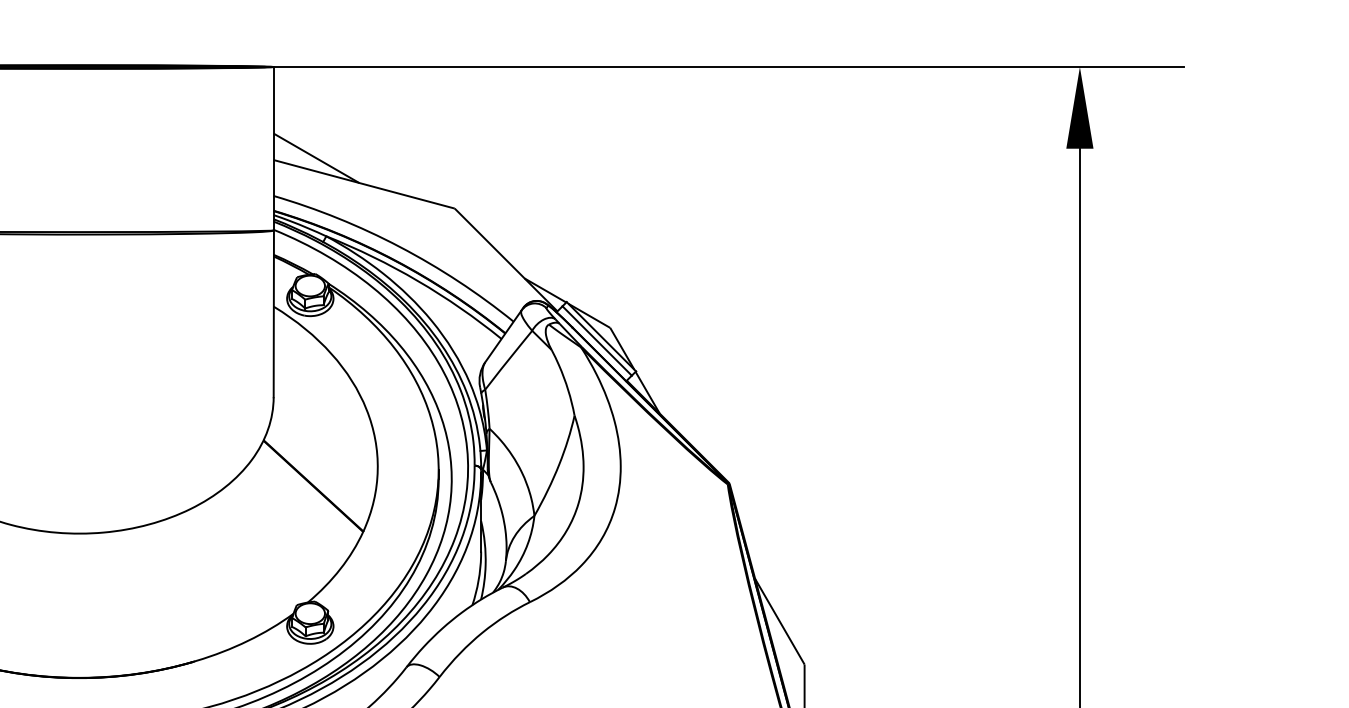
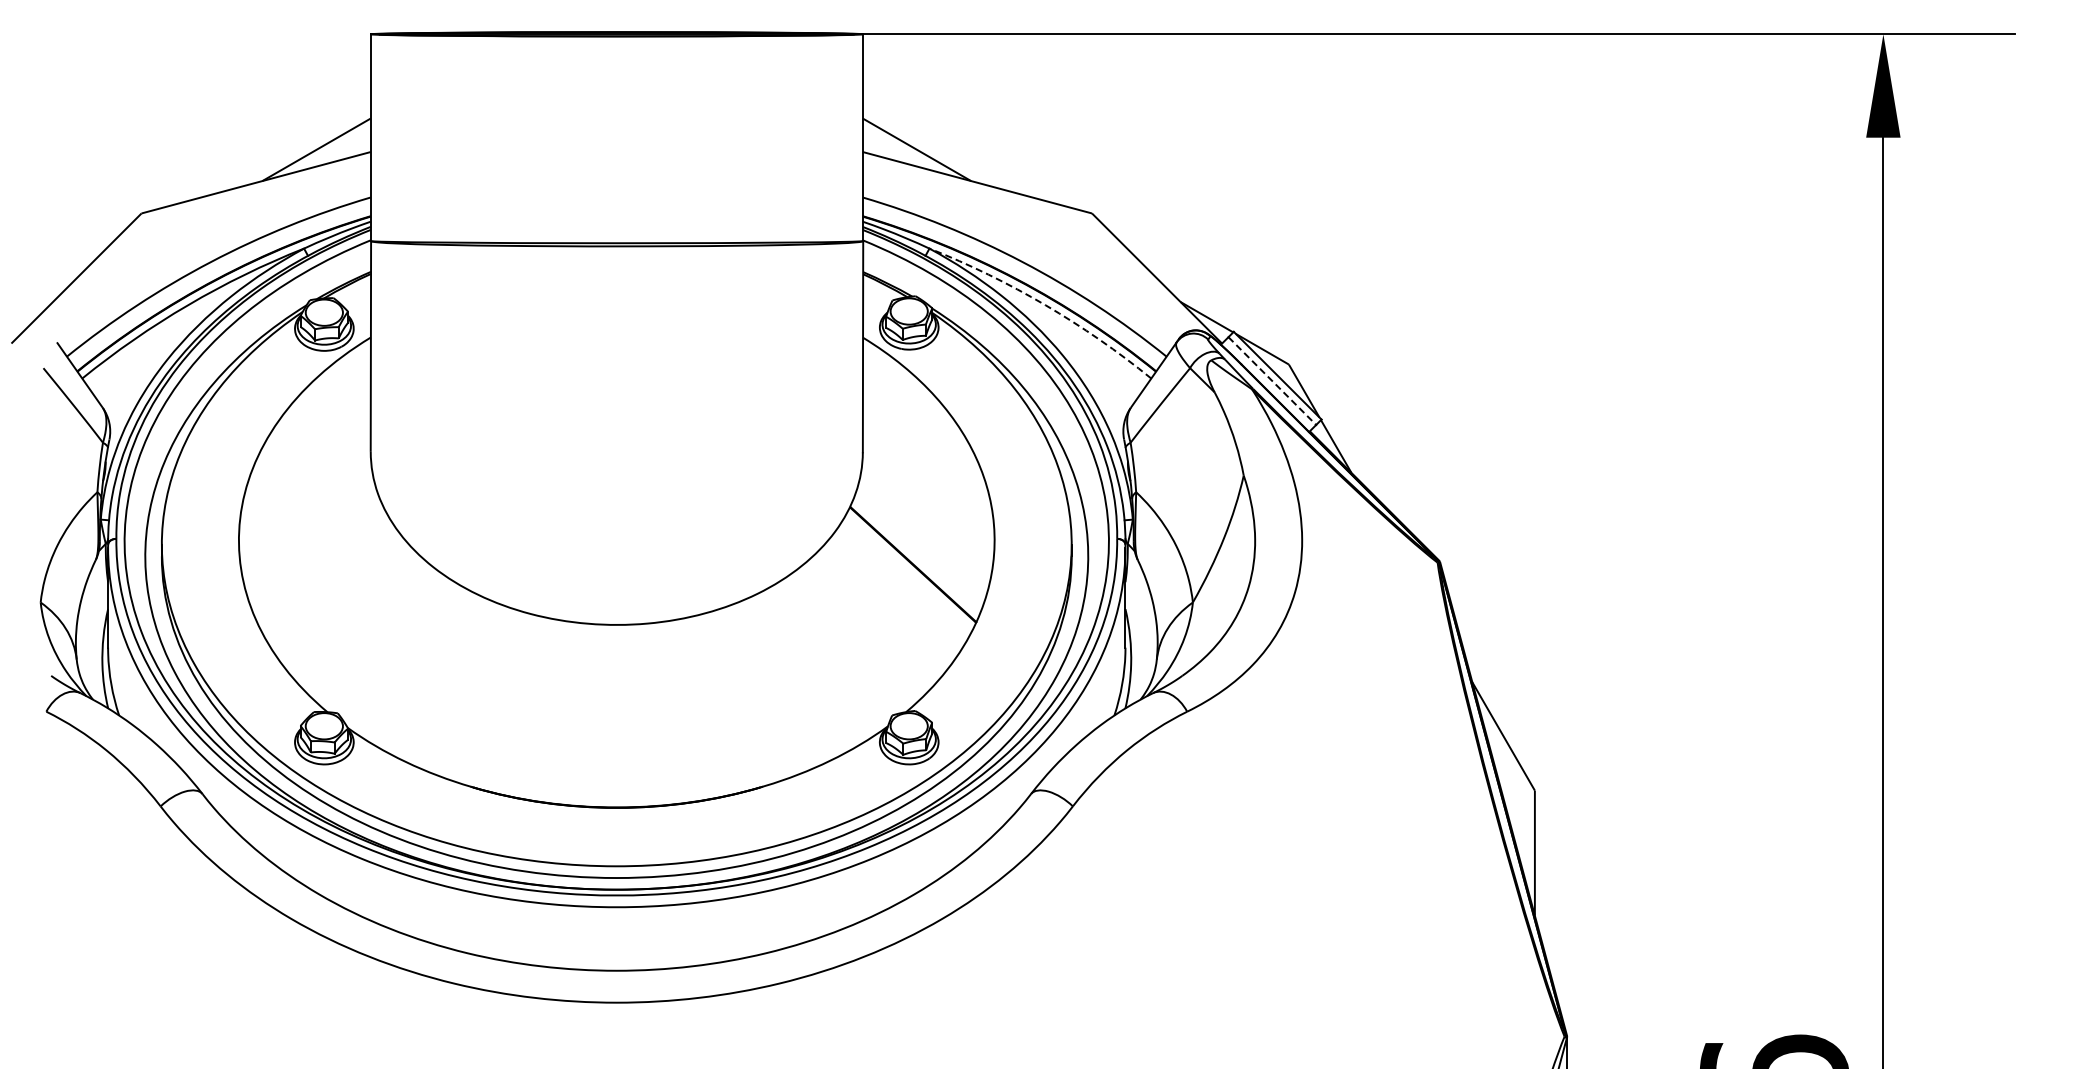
arc: (417, 281) -> (1045, 305), solid -> dashed
line: (597, 341) -> (1272, 381), solid -> dashed

